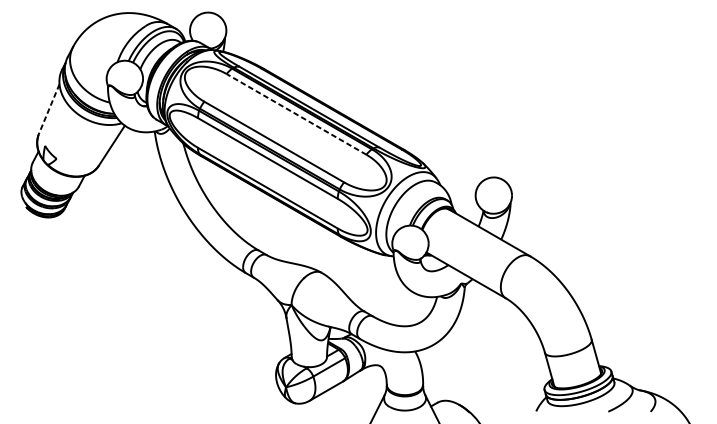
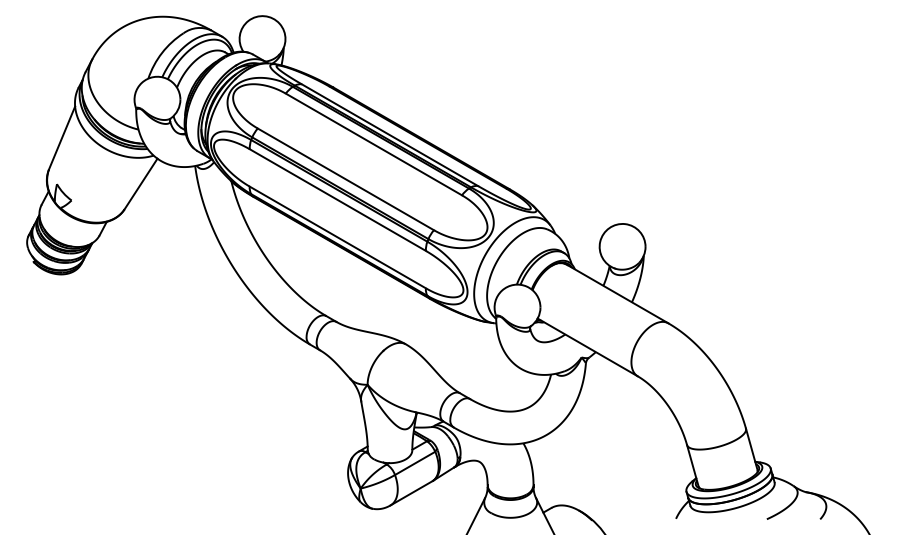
line: (48, 109) -> (61, 138), dashed -> solid
line: (296, 114) -> (373, 144), dashed -> solid

